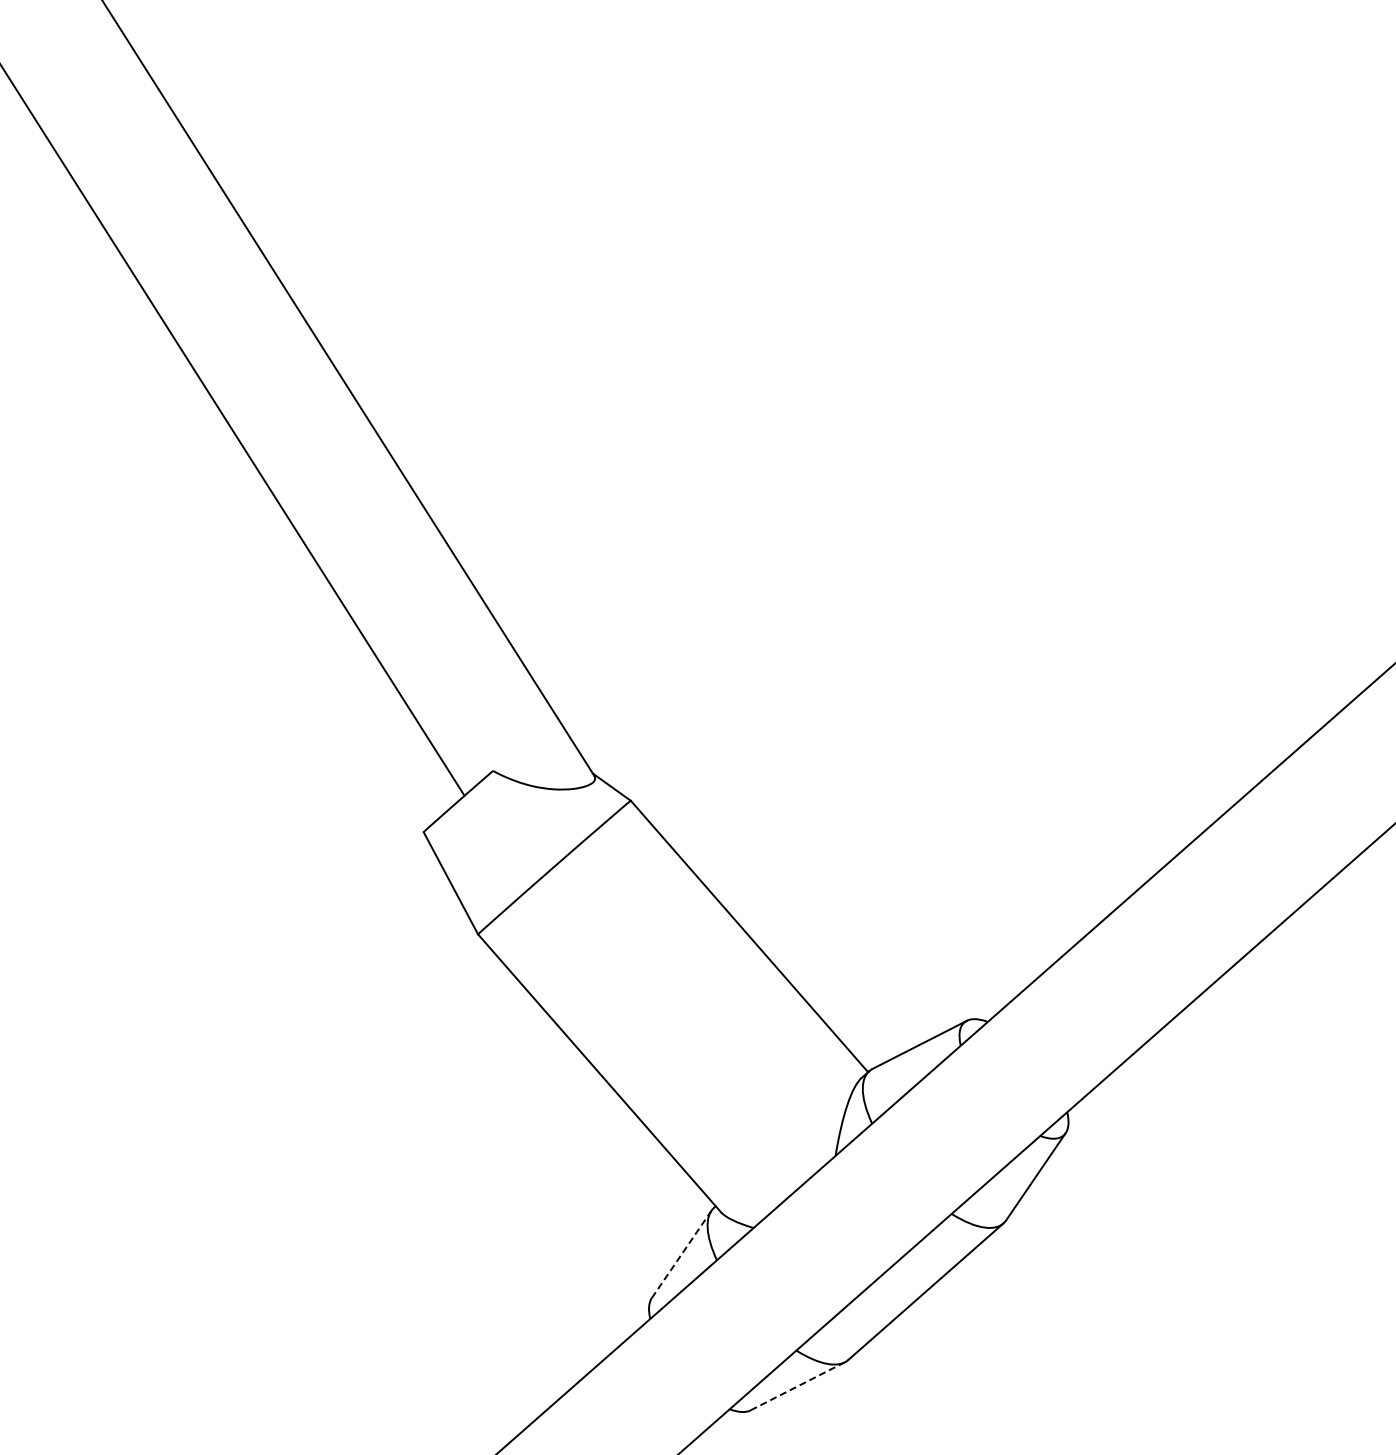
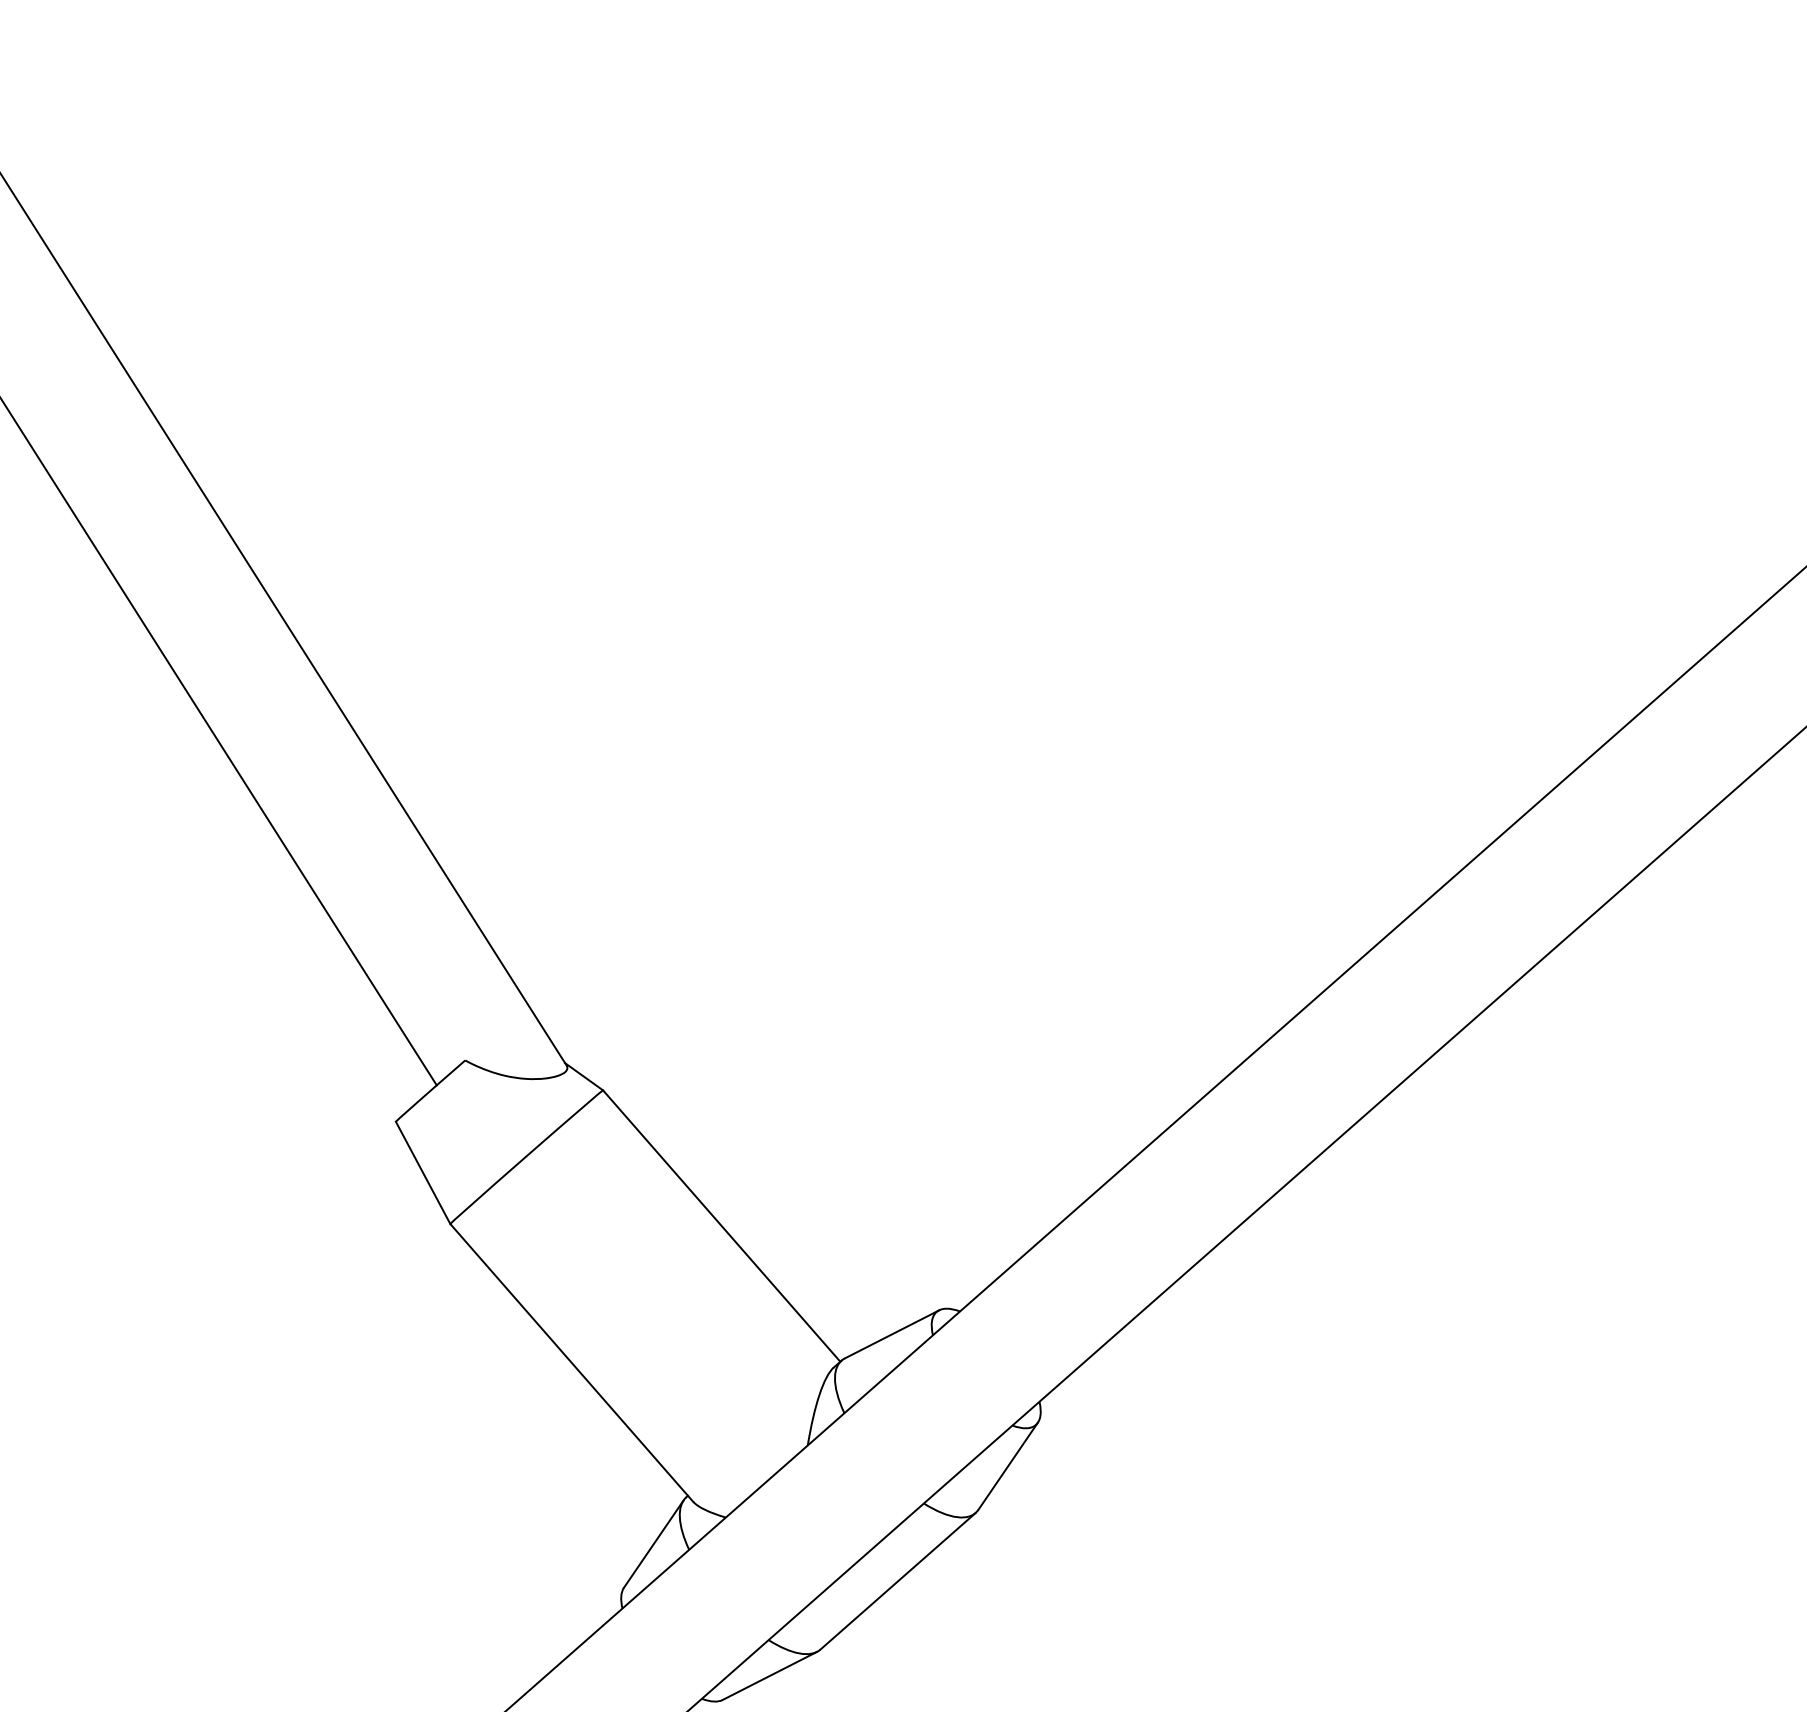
line: (681, 1254) -> (653, 1544), dashed -> solid
line: (797, 1385) -> (769, 1675), dashed -> solid

